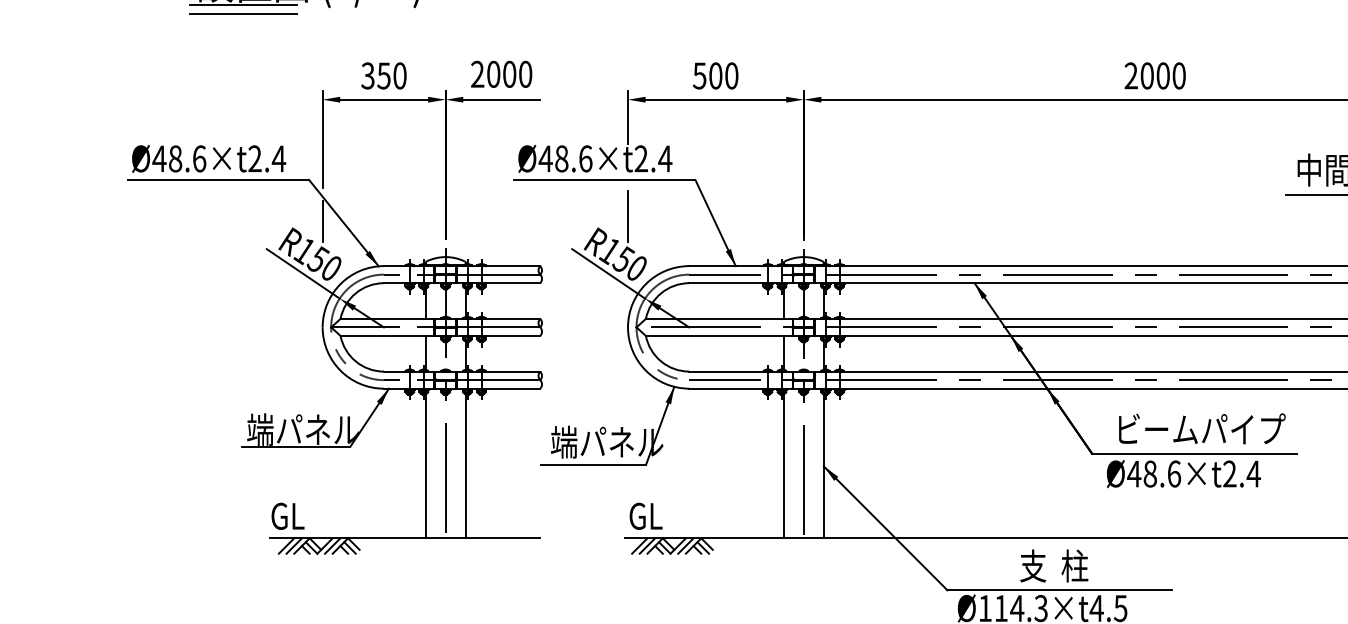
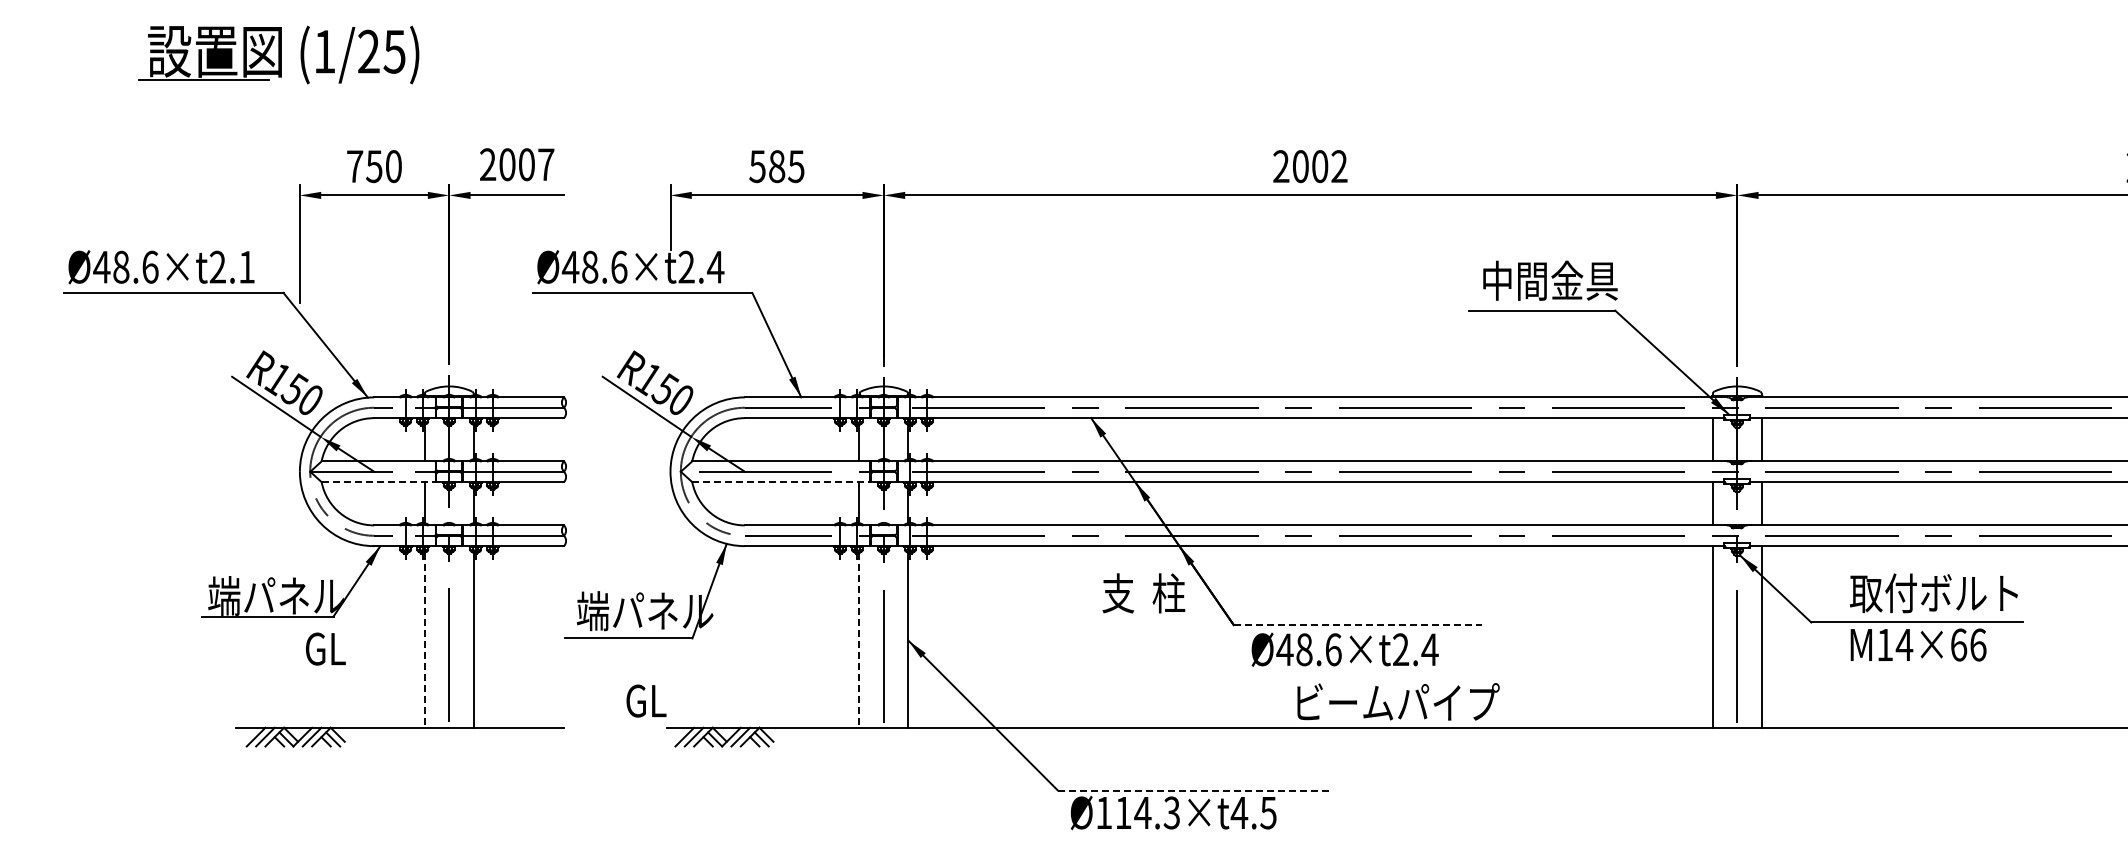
line: (243, 13) -> (203, 90), removed
text: (525, 74) -> (546, 164), 2000 -> 2007
text: (367, 75) -> (354, 166), 350 -> 750
text: (723, 75) -> (786, 166), 500 -> 585
text: (1179, 75) -> (1339, 166), 2000 -> 2002
text: (278, 159) -> (246, 267), Ø48.6×t2.4 -> Ø48.6×t2.1
line: (628, 216) -> (670, 337), removed
line: (322, 221) -> (299, 343), removed
line: (387, 336) -> (378, 482), solid -> dashed
line: (719, 336) -> (781, 482), solid -> dashed
text: (1202, 428) -> (1398, 701), moved
line: (1194, 454) -> (1358, 625), solid -> dashed
line: (425, 467) -> (424, 641), solid -> dashed
line: (783, 467) -> (859, 641), solid -> dashed
text: (287, 515) -> (325, 648), moved
text: (646, 515) -> (646, 700), moved
text: (1053, 566) -> (1143, 593), moved
line: (1059, 590) -> (1194, 790), solid -> dashed

